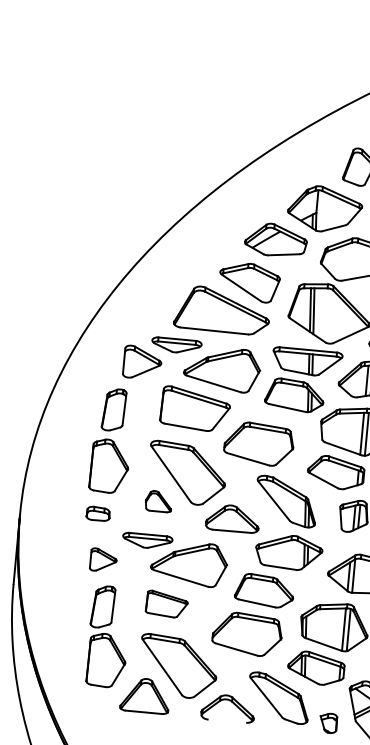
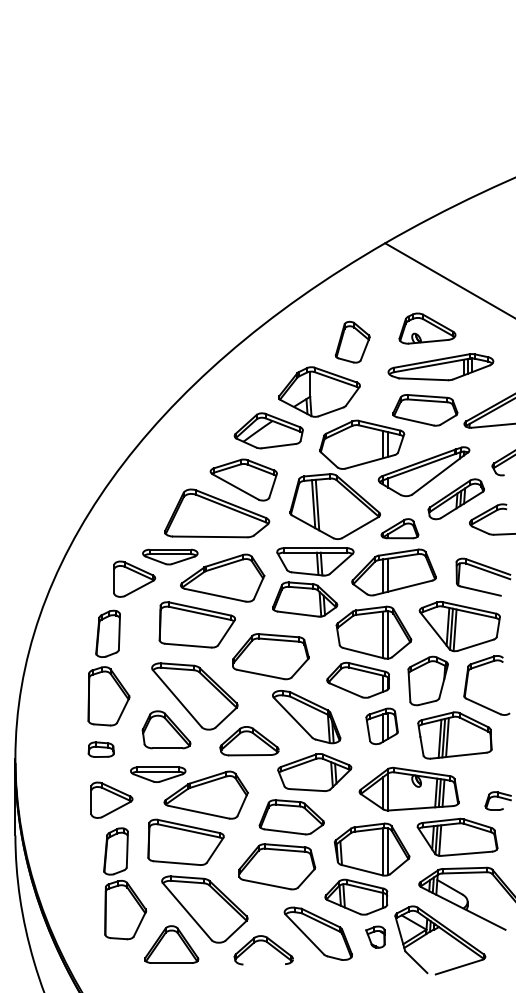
part: (158, 501) -> (166, 729), size x1.67
part: (103, 559) -> (111, 799), size x1.43
part: (166, 603) -> (185, 841), size x1.67
part: (328, 722) -> (375, 936), moved

